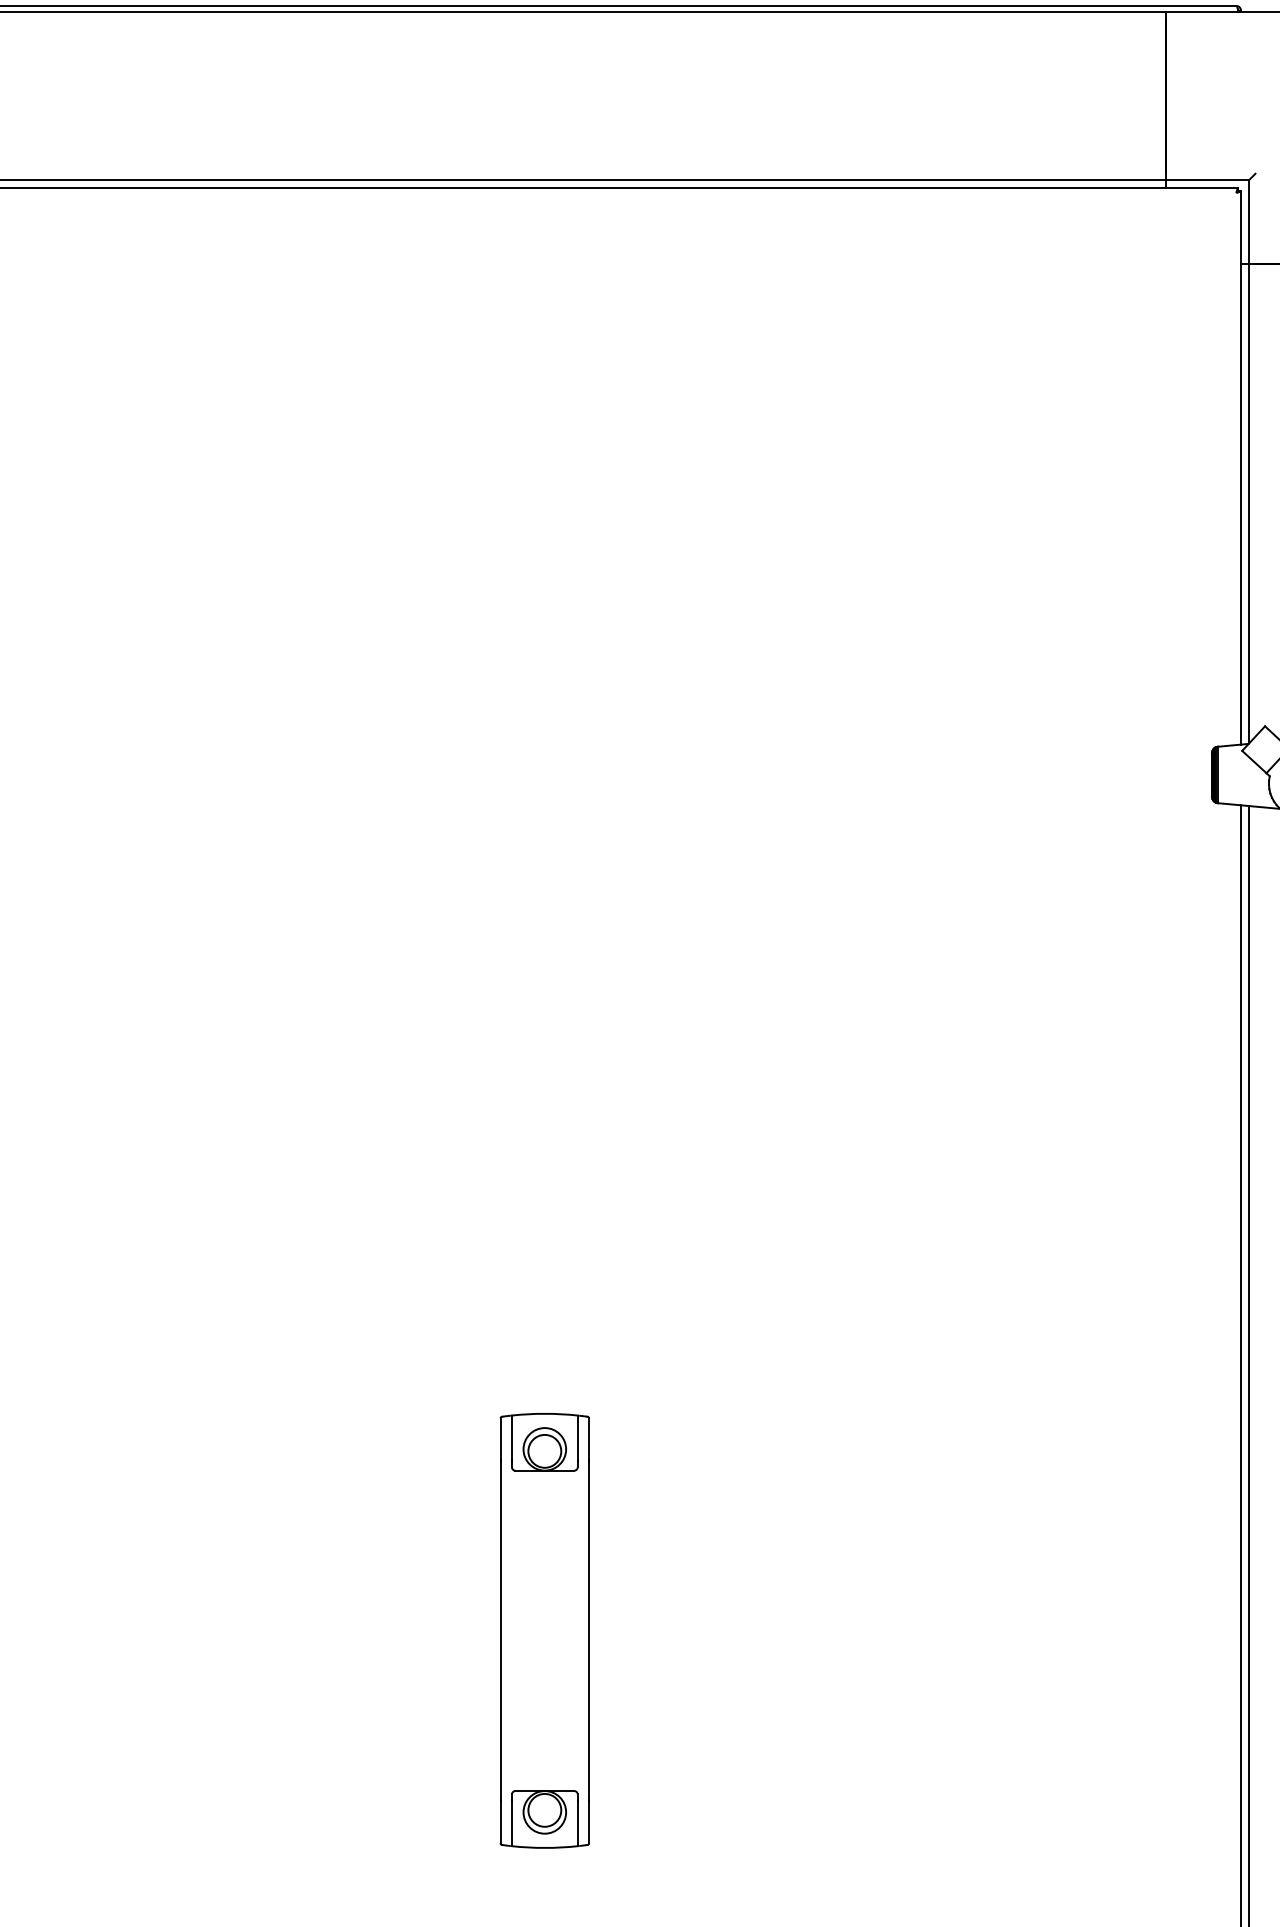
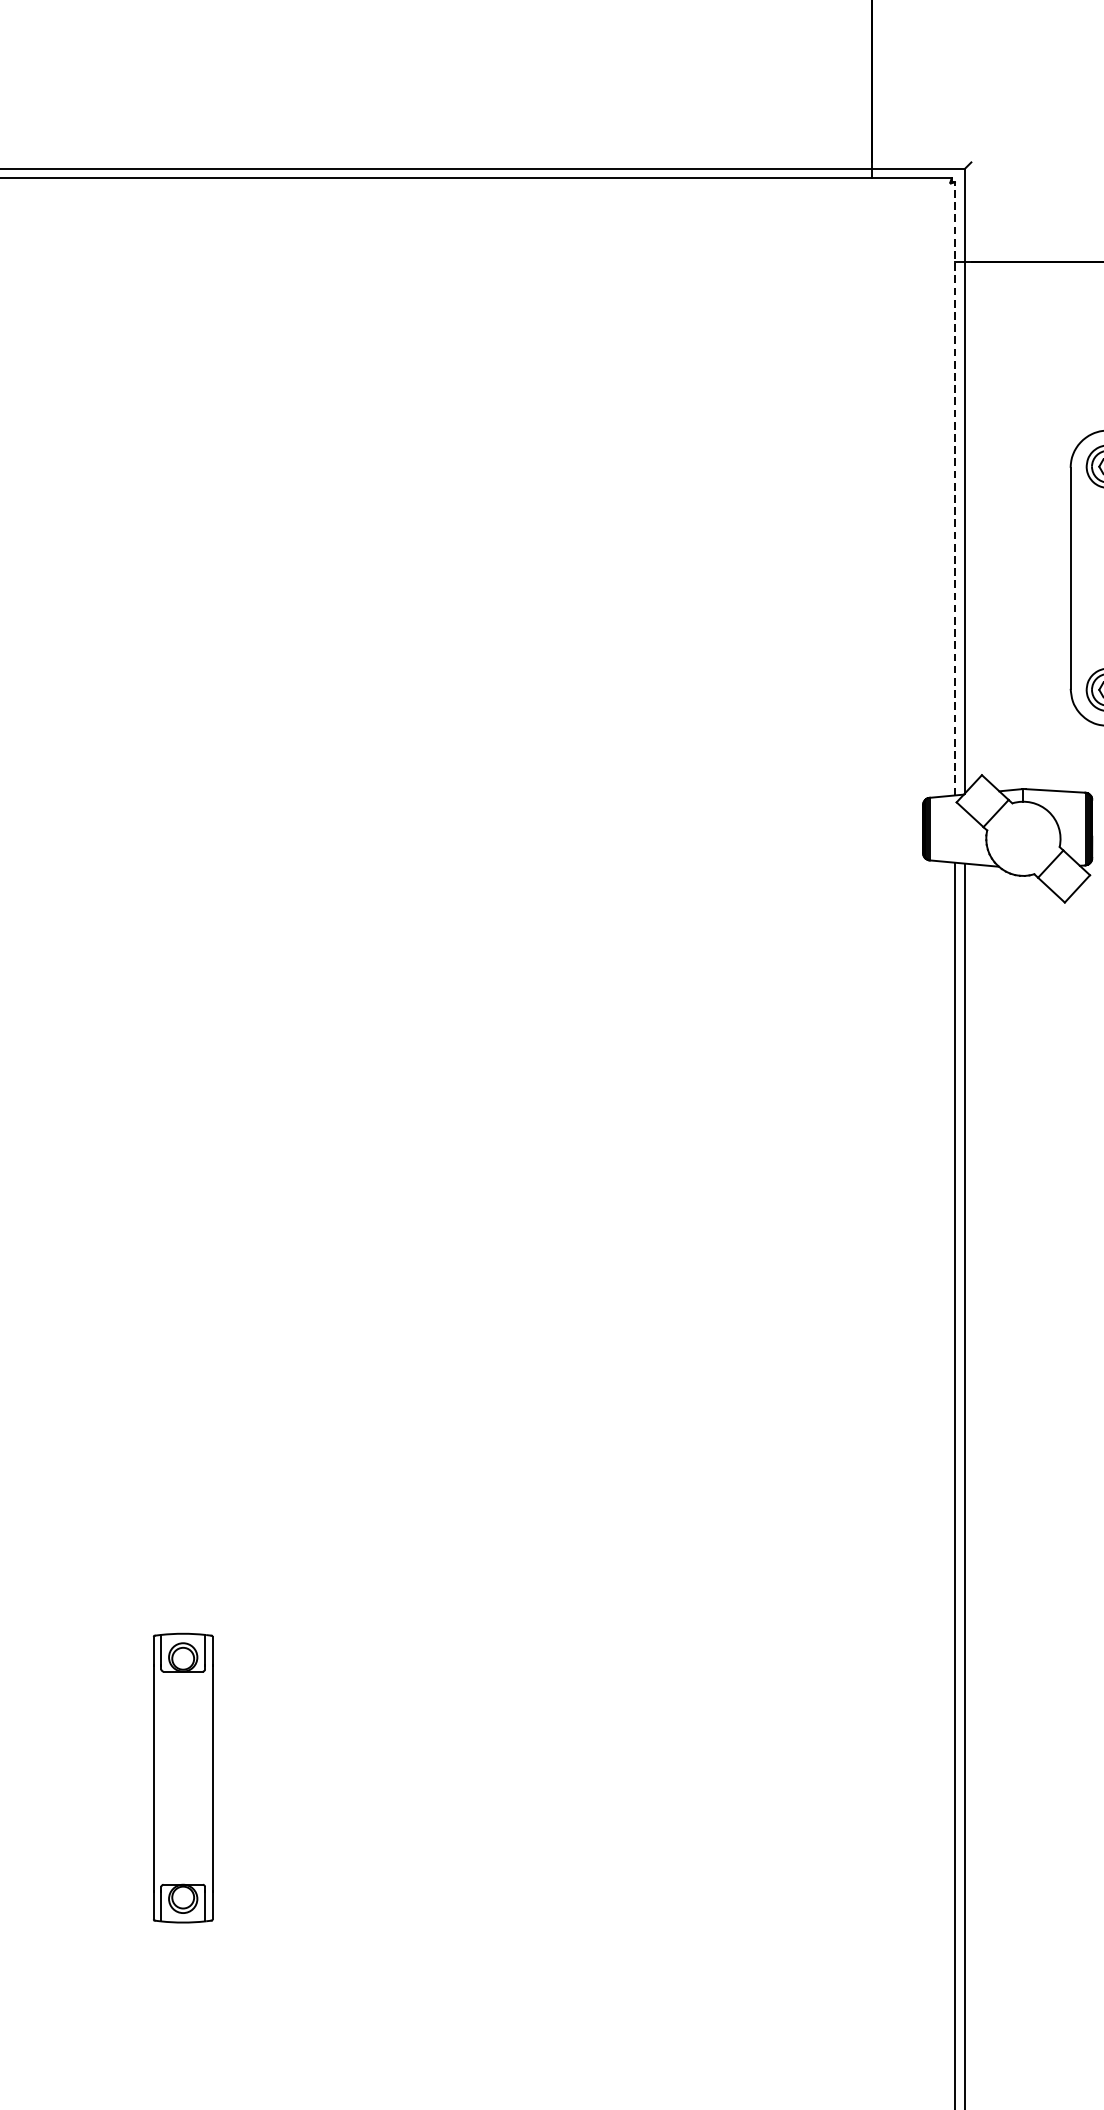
line: (1241, 467) -> (955, 488), solid -> dashed
part: (544, 1630) -> (182, 1777), size x0.6

